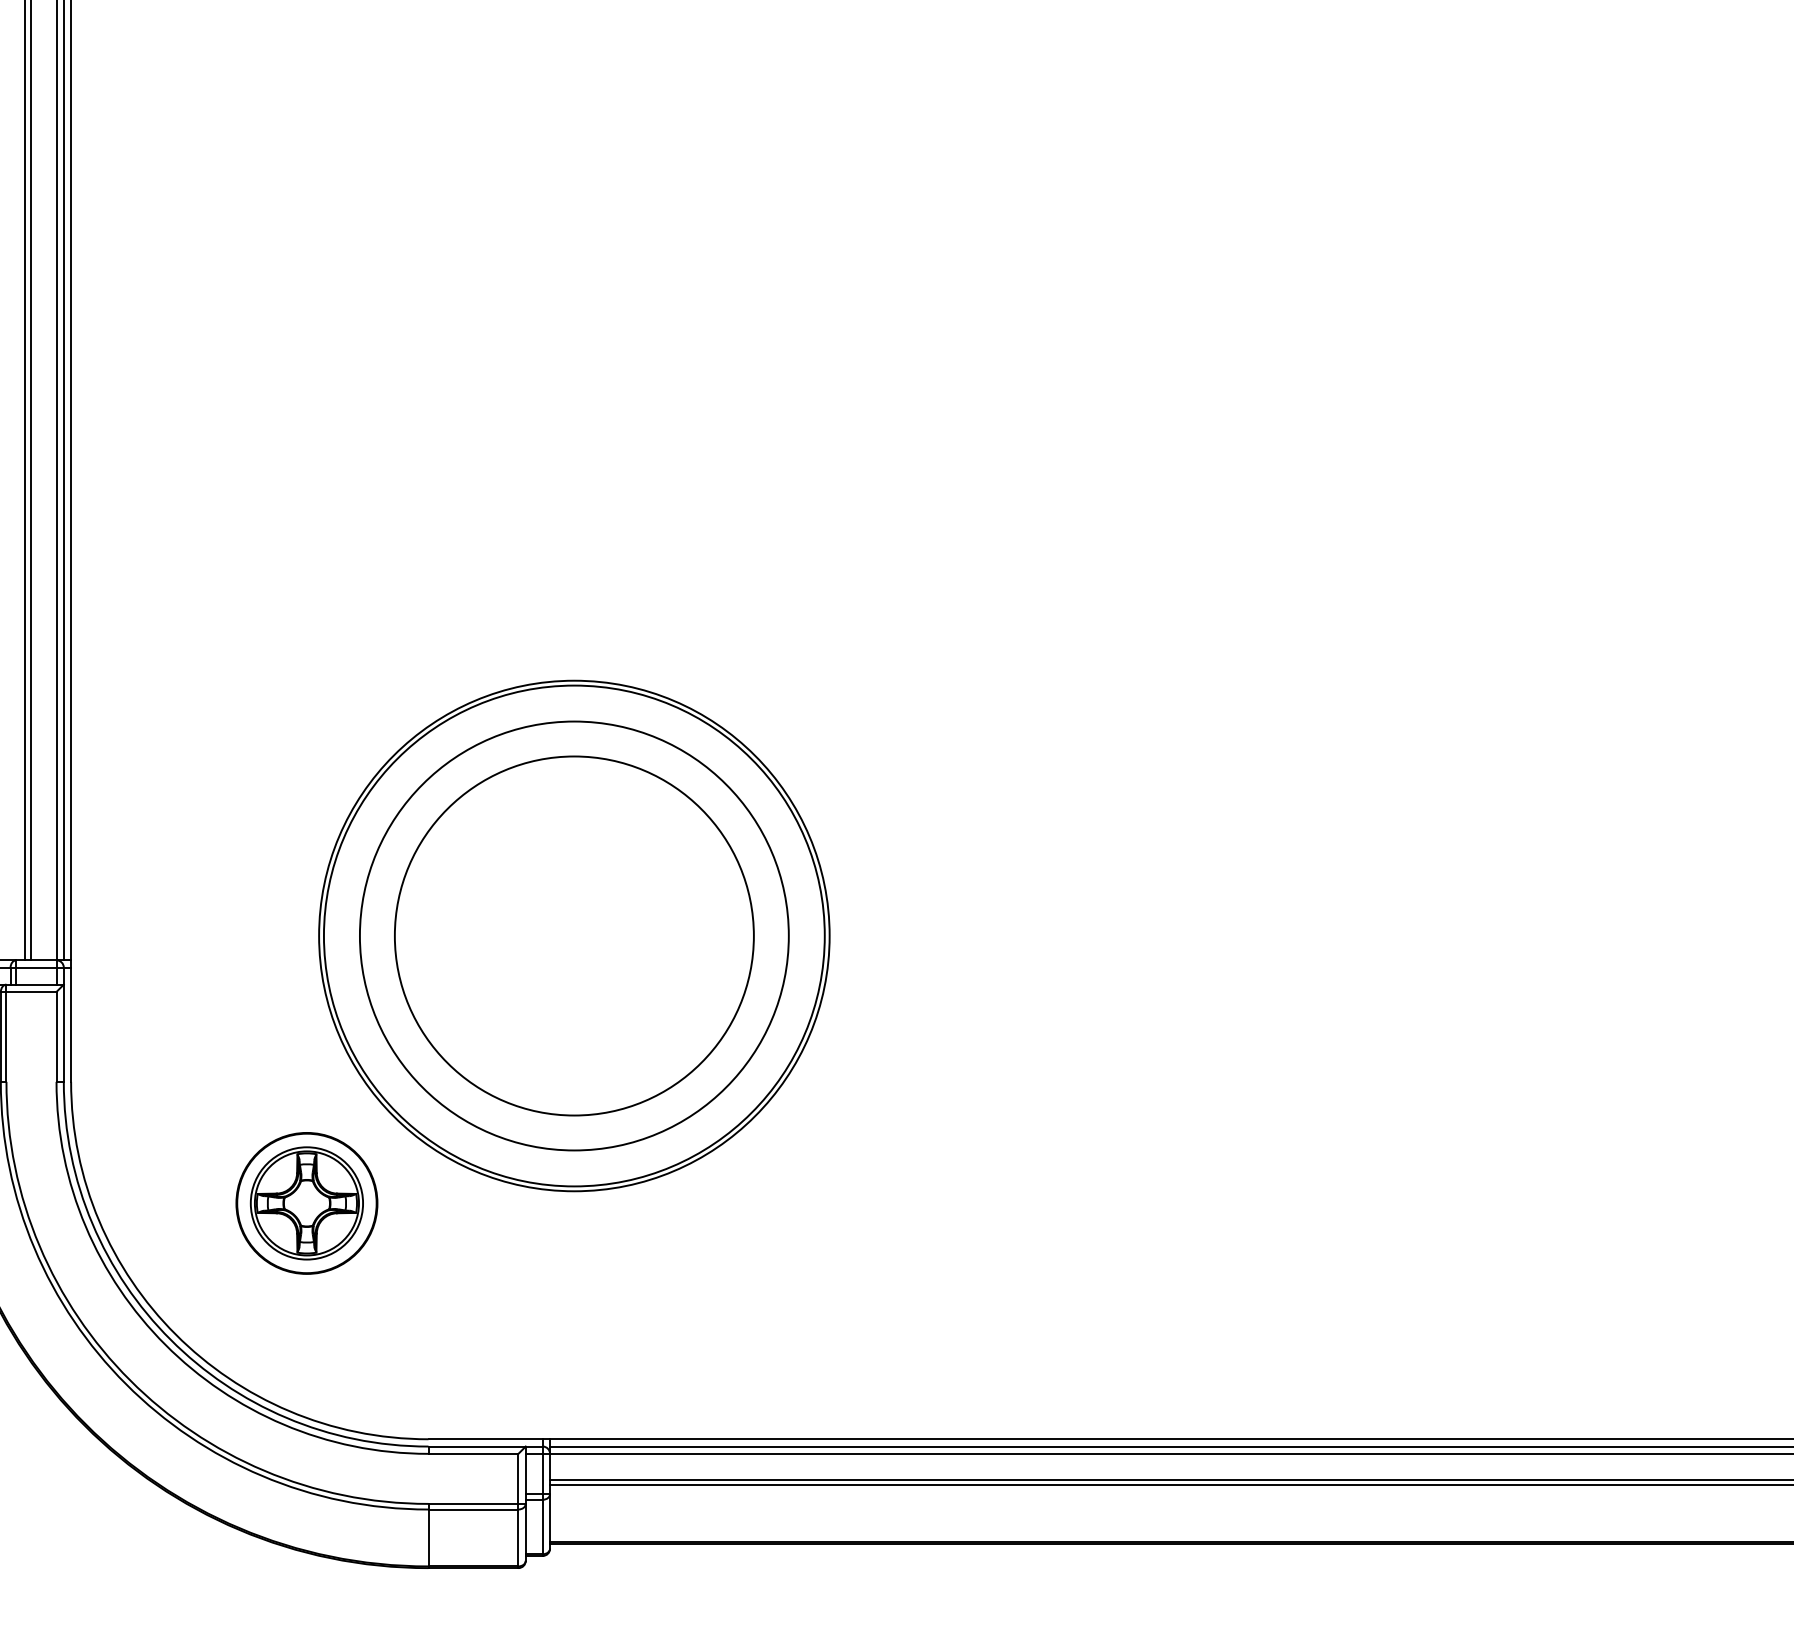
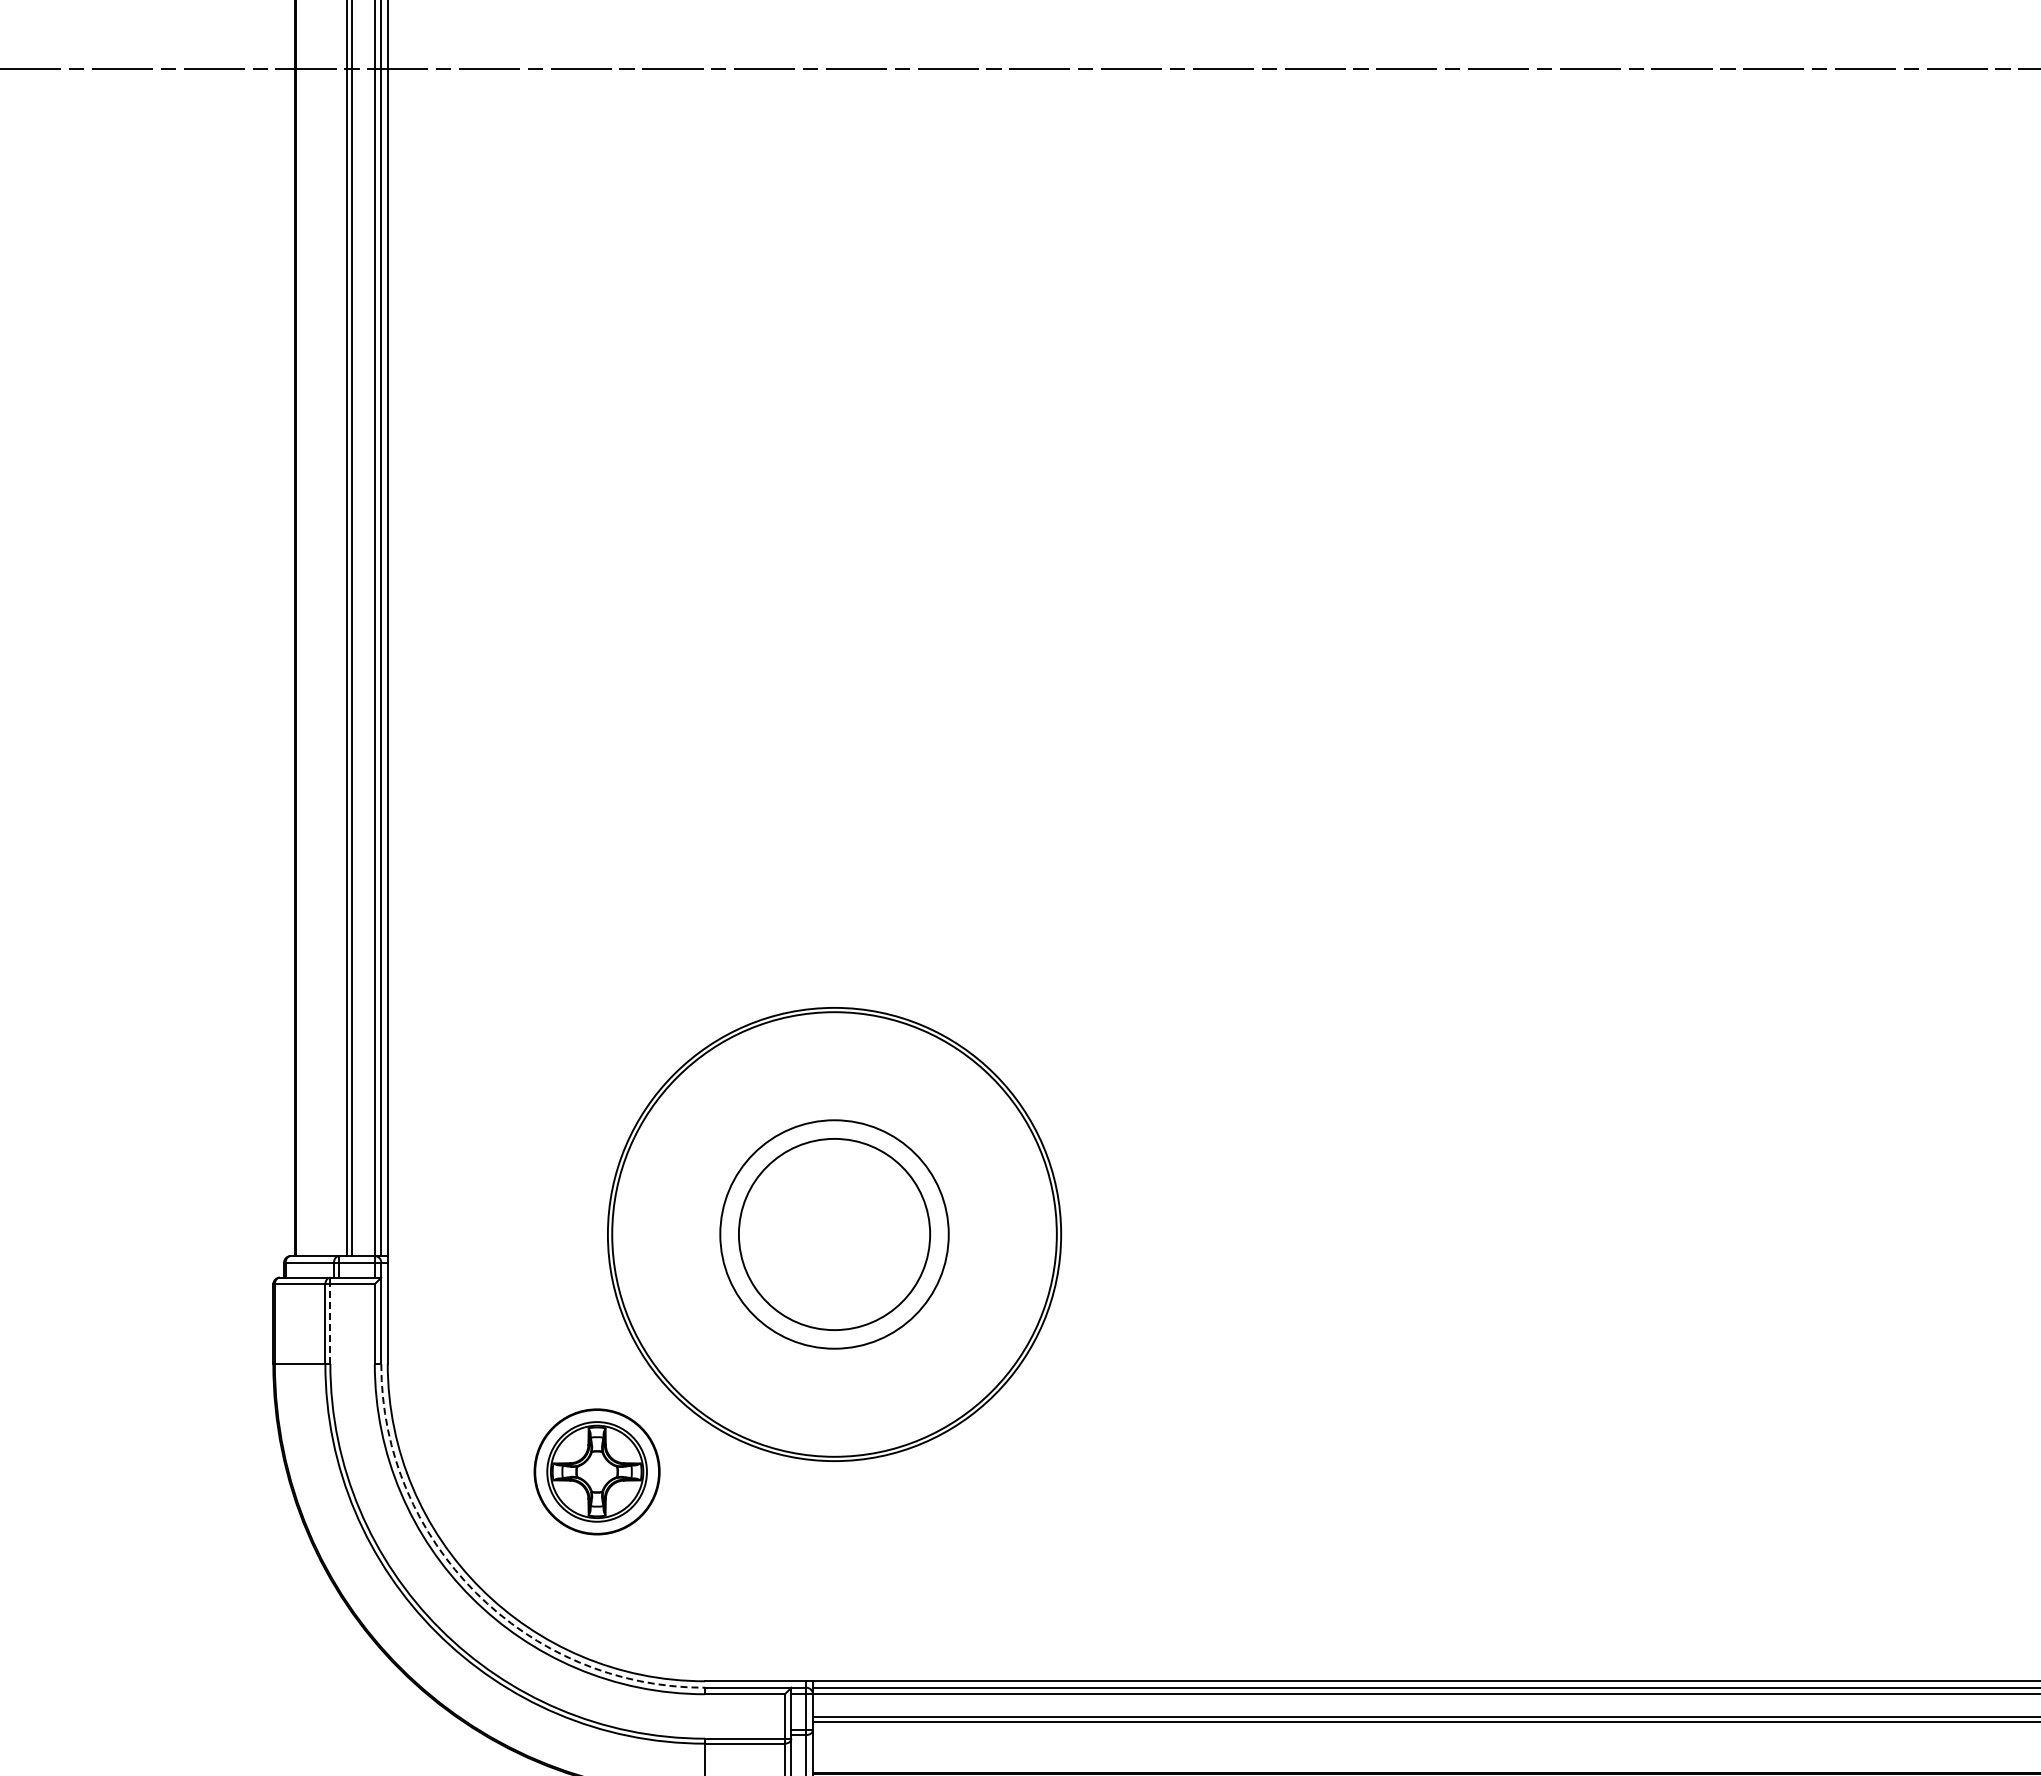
circle: (574, 936) -> (834, 1234), size x0.6
circle: (574, 936) -> (834, 1234), size x0.6
line: (6, 1037) -> (330, 1324), solid -> dashed
arc: (171, 1339) -> (476, 1592), solid -> dashed

